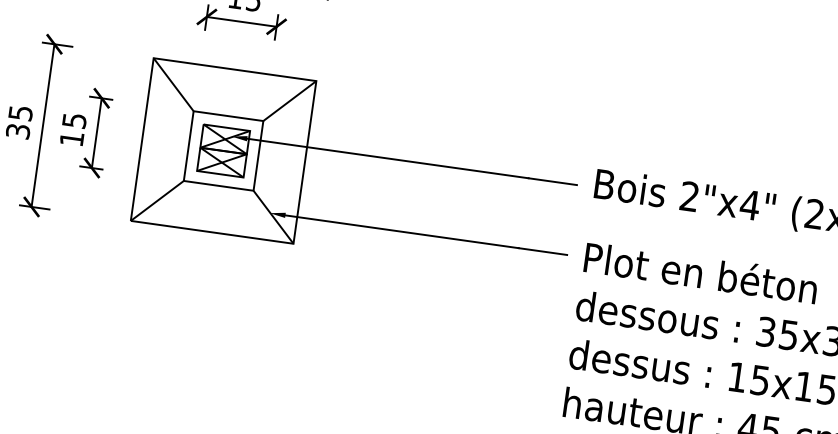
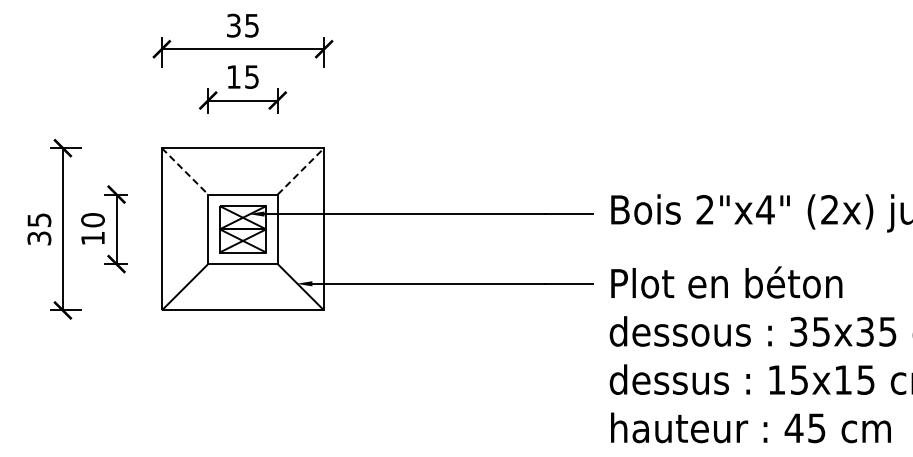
line: (174, 84) -> (185, 171), solid -> dashed
line: (289, 101) -> (300, 171), solid -> dashed
text: (73, 120) -> (92, 220), 15 -> 10

